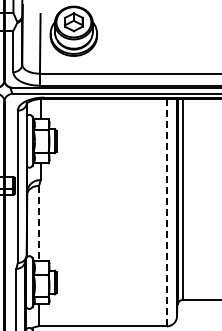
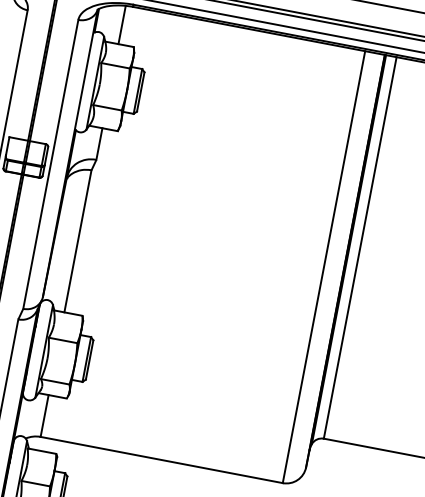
line: (166, 212) -> (323, 266), dashed -> solid
line: (39, 223) -> (78, 241), dashed -> solid

